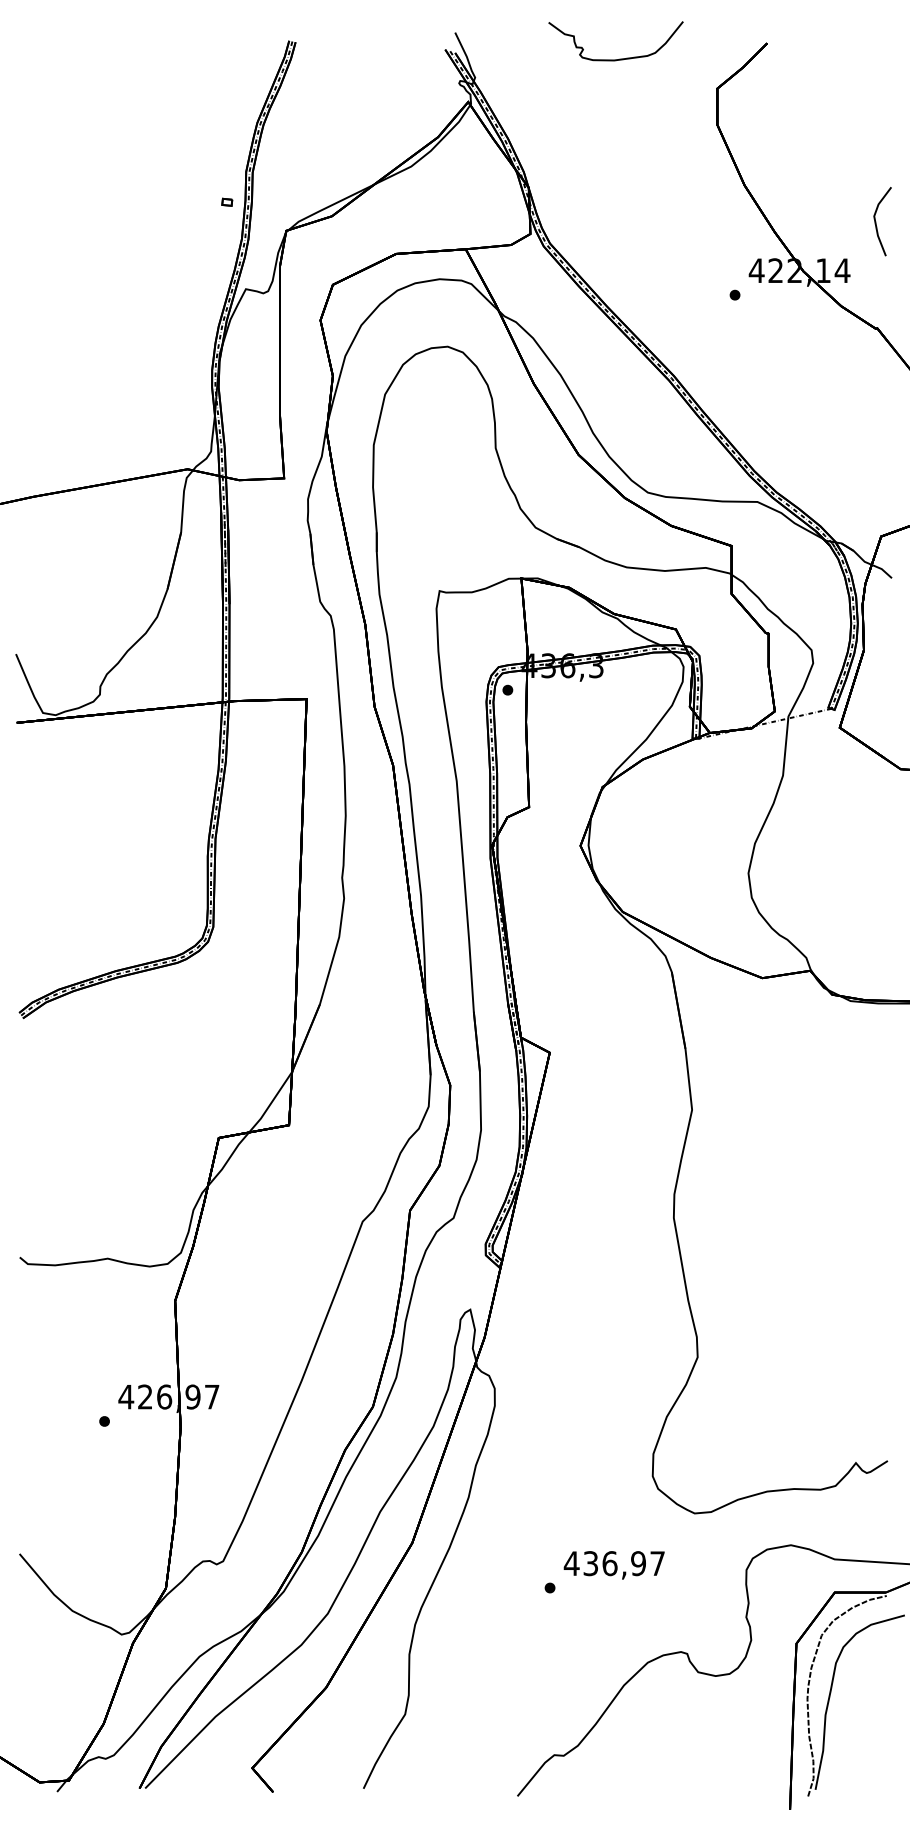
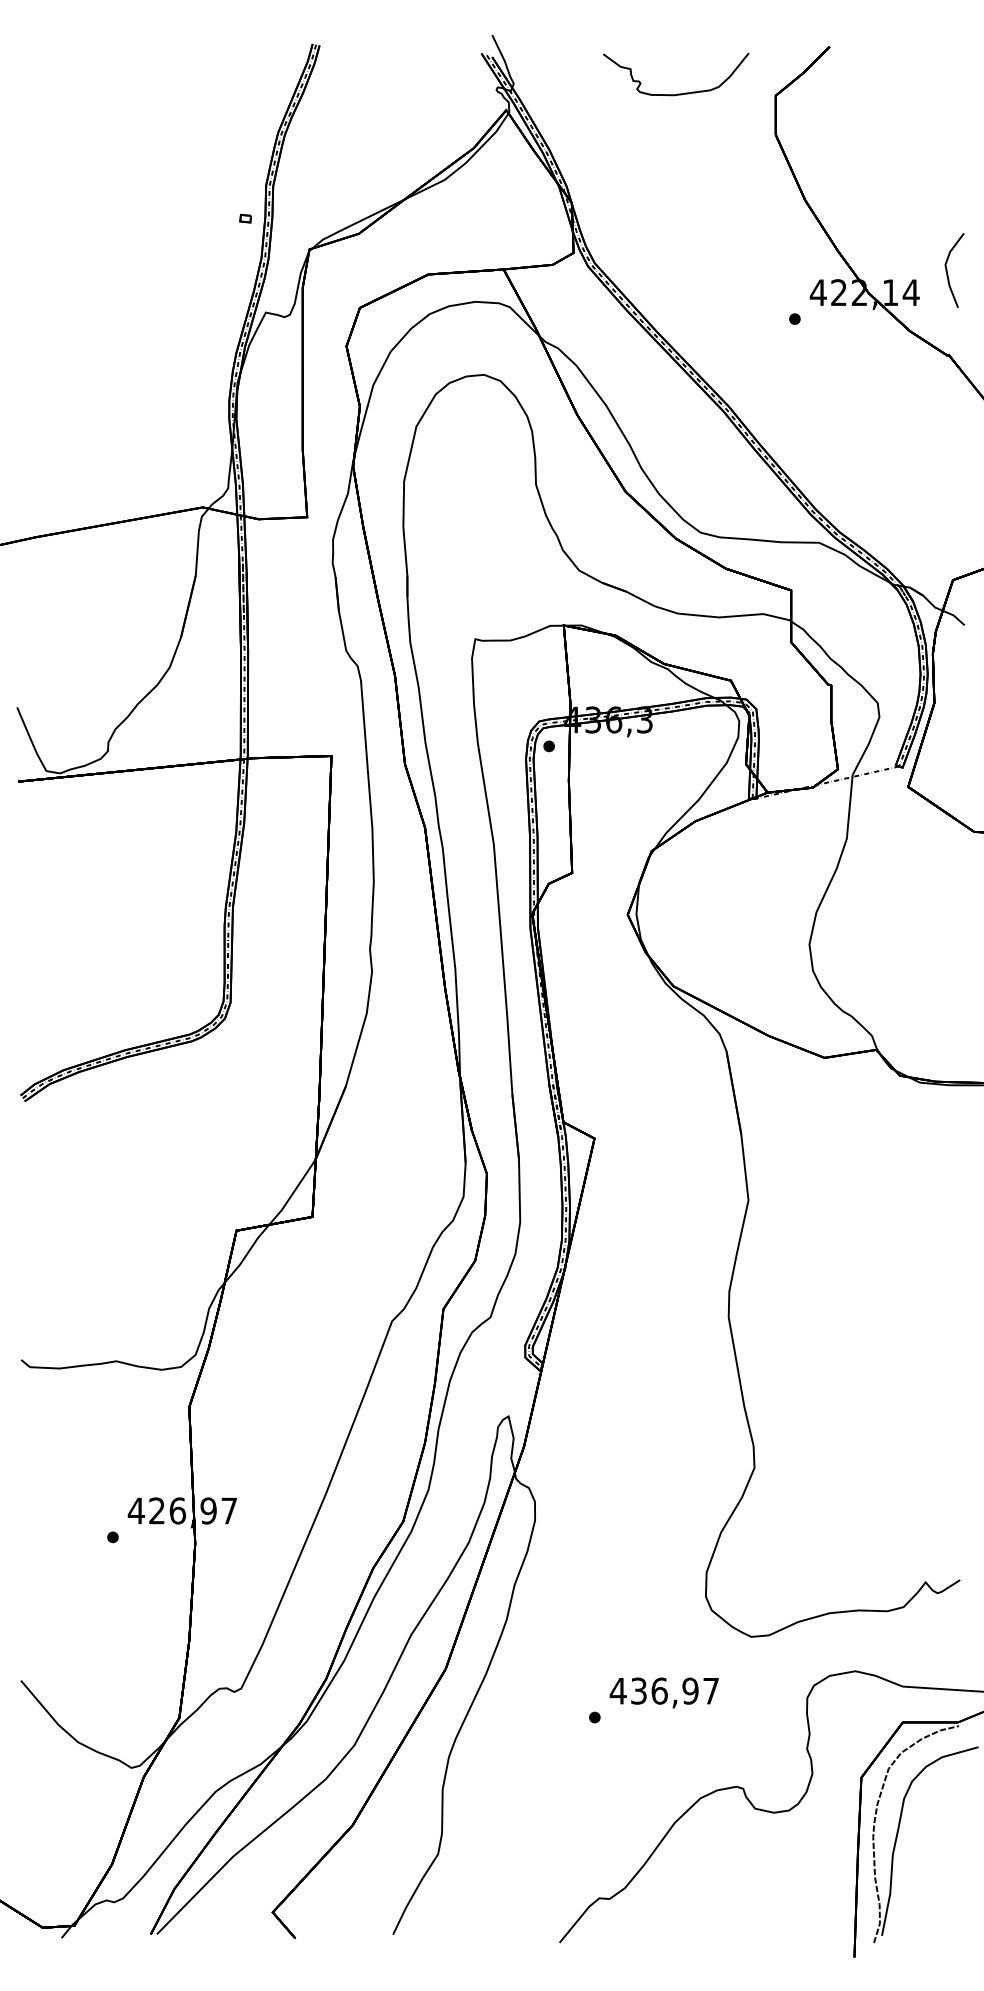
curve: (617, 58) -> (677, 93), moved
line: (876, 221) -> (947, 270), moved

